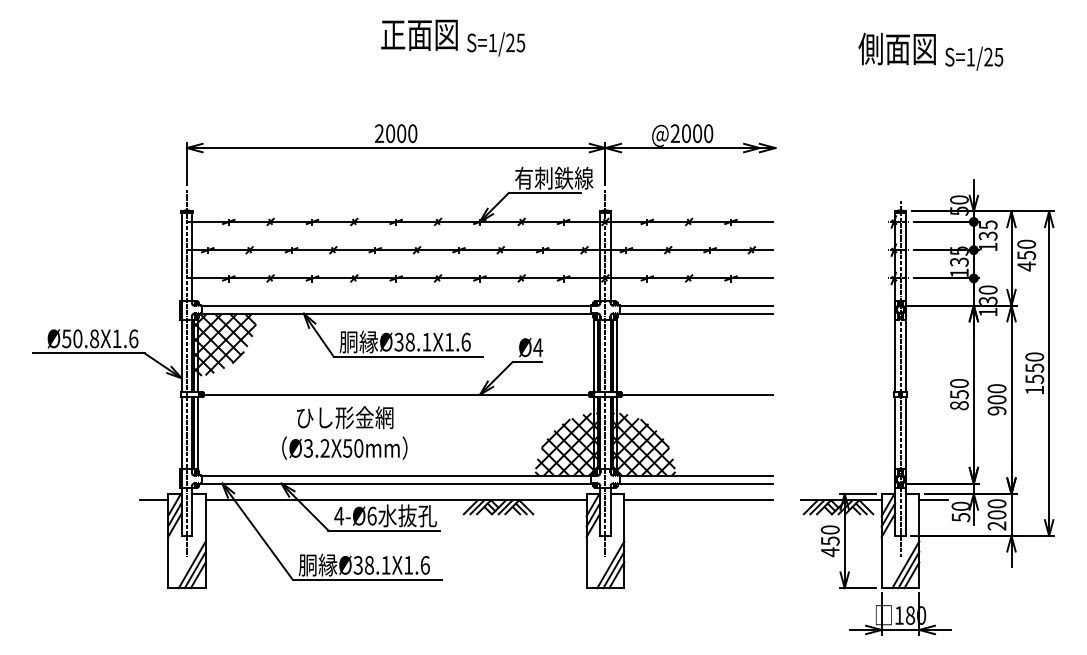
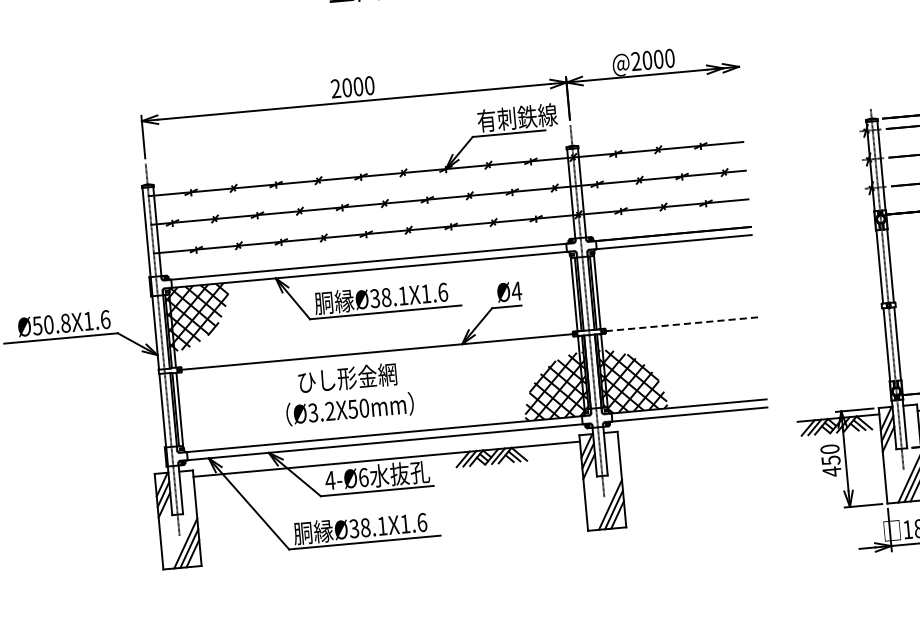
line: (697, 394) -> (682, 324), solid -> dashed
text: (344, 432) -> (348, 393), moved
line: (153, 500) -> (140, 481), removed
line: (698, 500) -> (693, 431), removed

